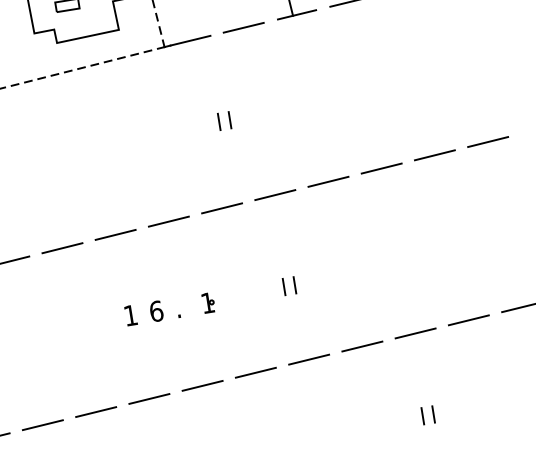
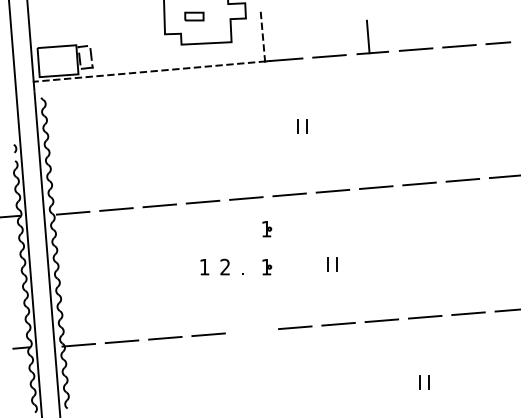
part: (201, 255) -> (267, 229), added
text: (156, 310) -> (225, 266), 6 -> 2
line: (201, 385) -> (251, 330), removed

